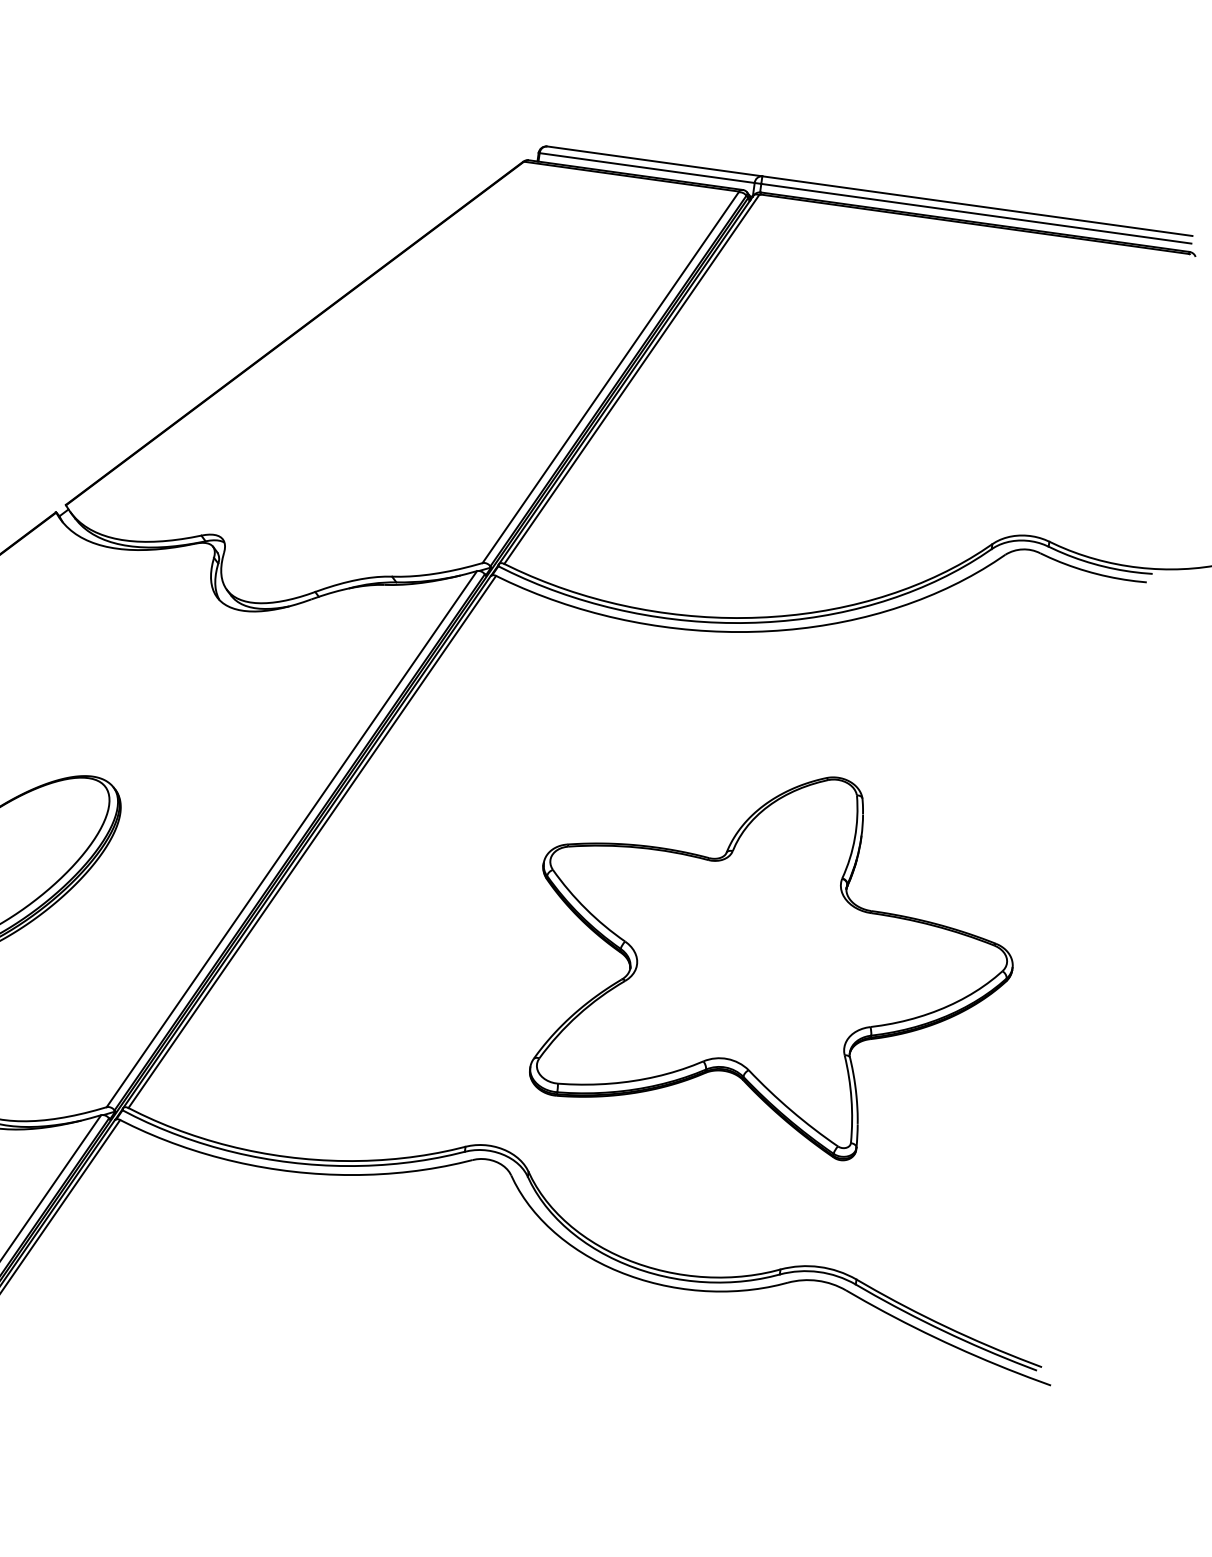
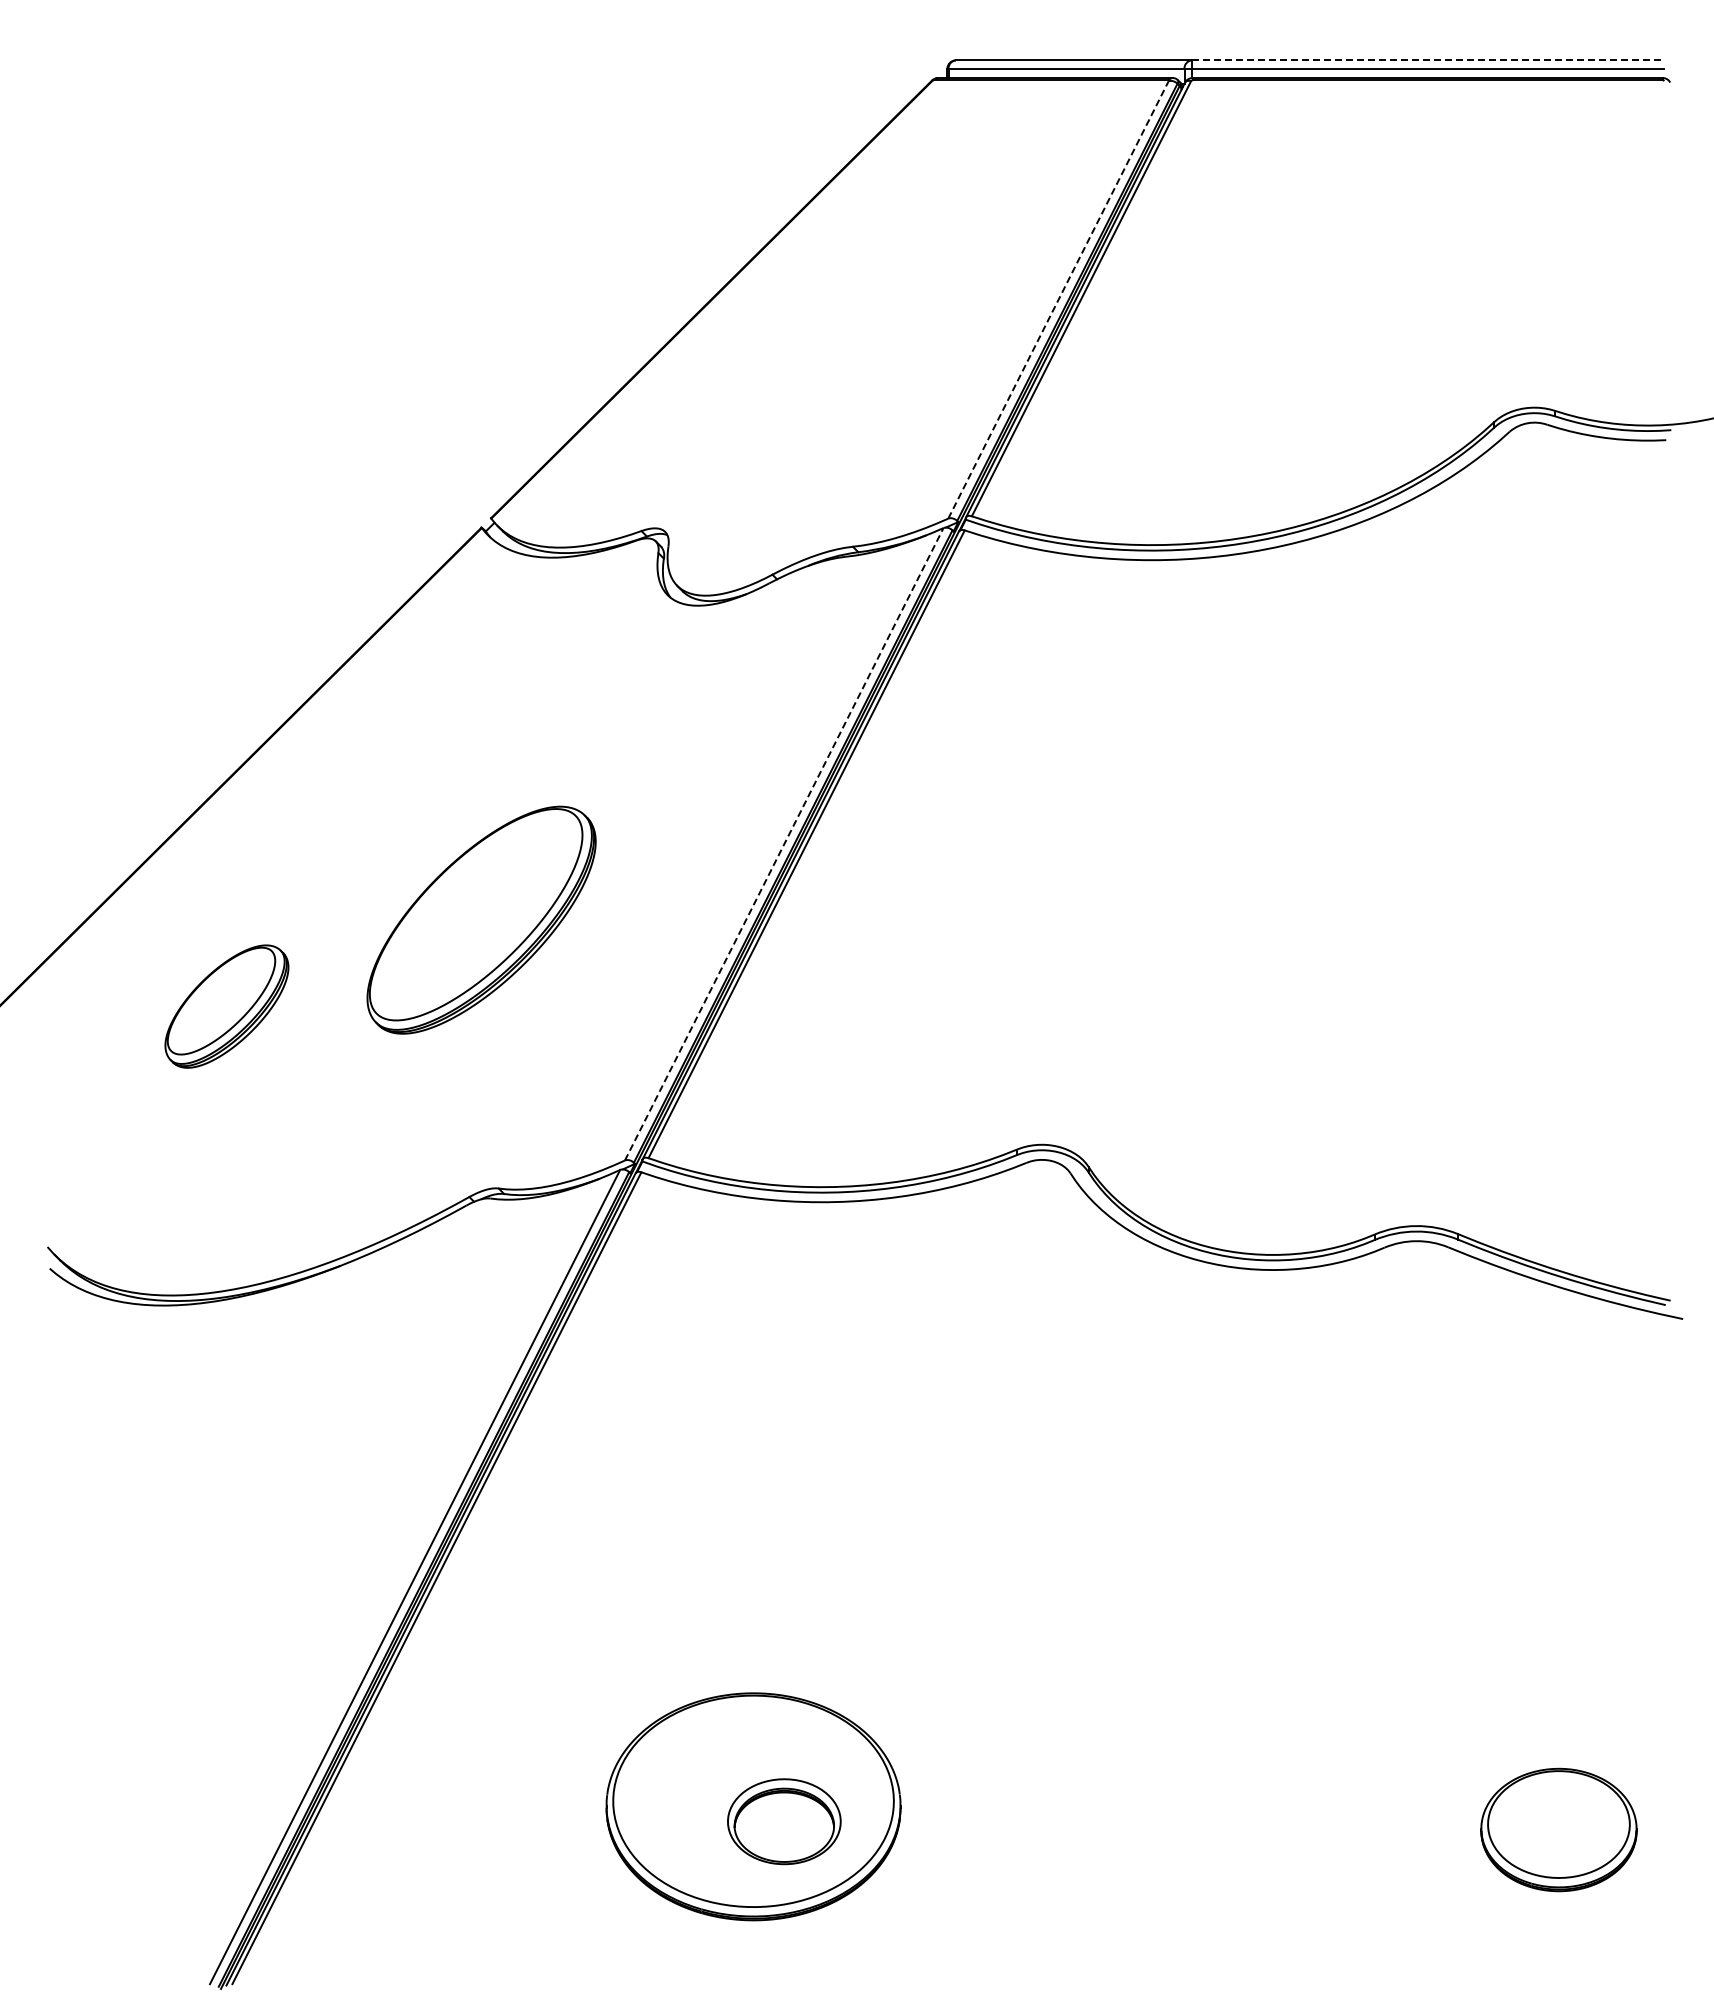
line: (977, 206) -> (1427, 60), solid -> dashed
line: (610, 377) -> (1058, 299), solid -> dashed
line: (292, 838) -> (784, 843), solid -> dashed
part: (772, 958) -> (1319, 901), removed

